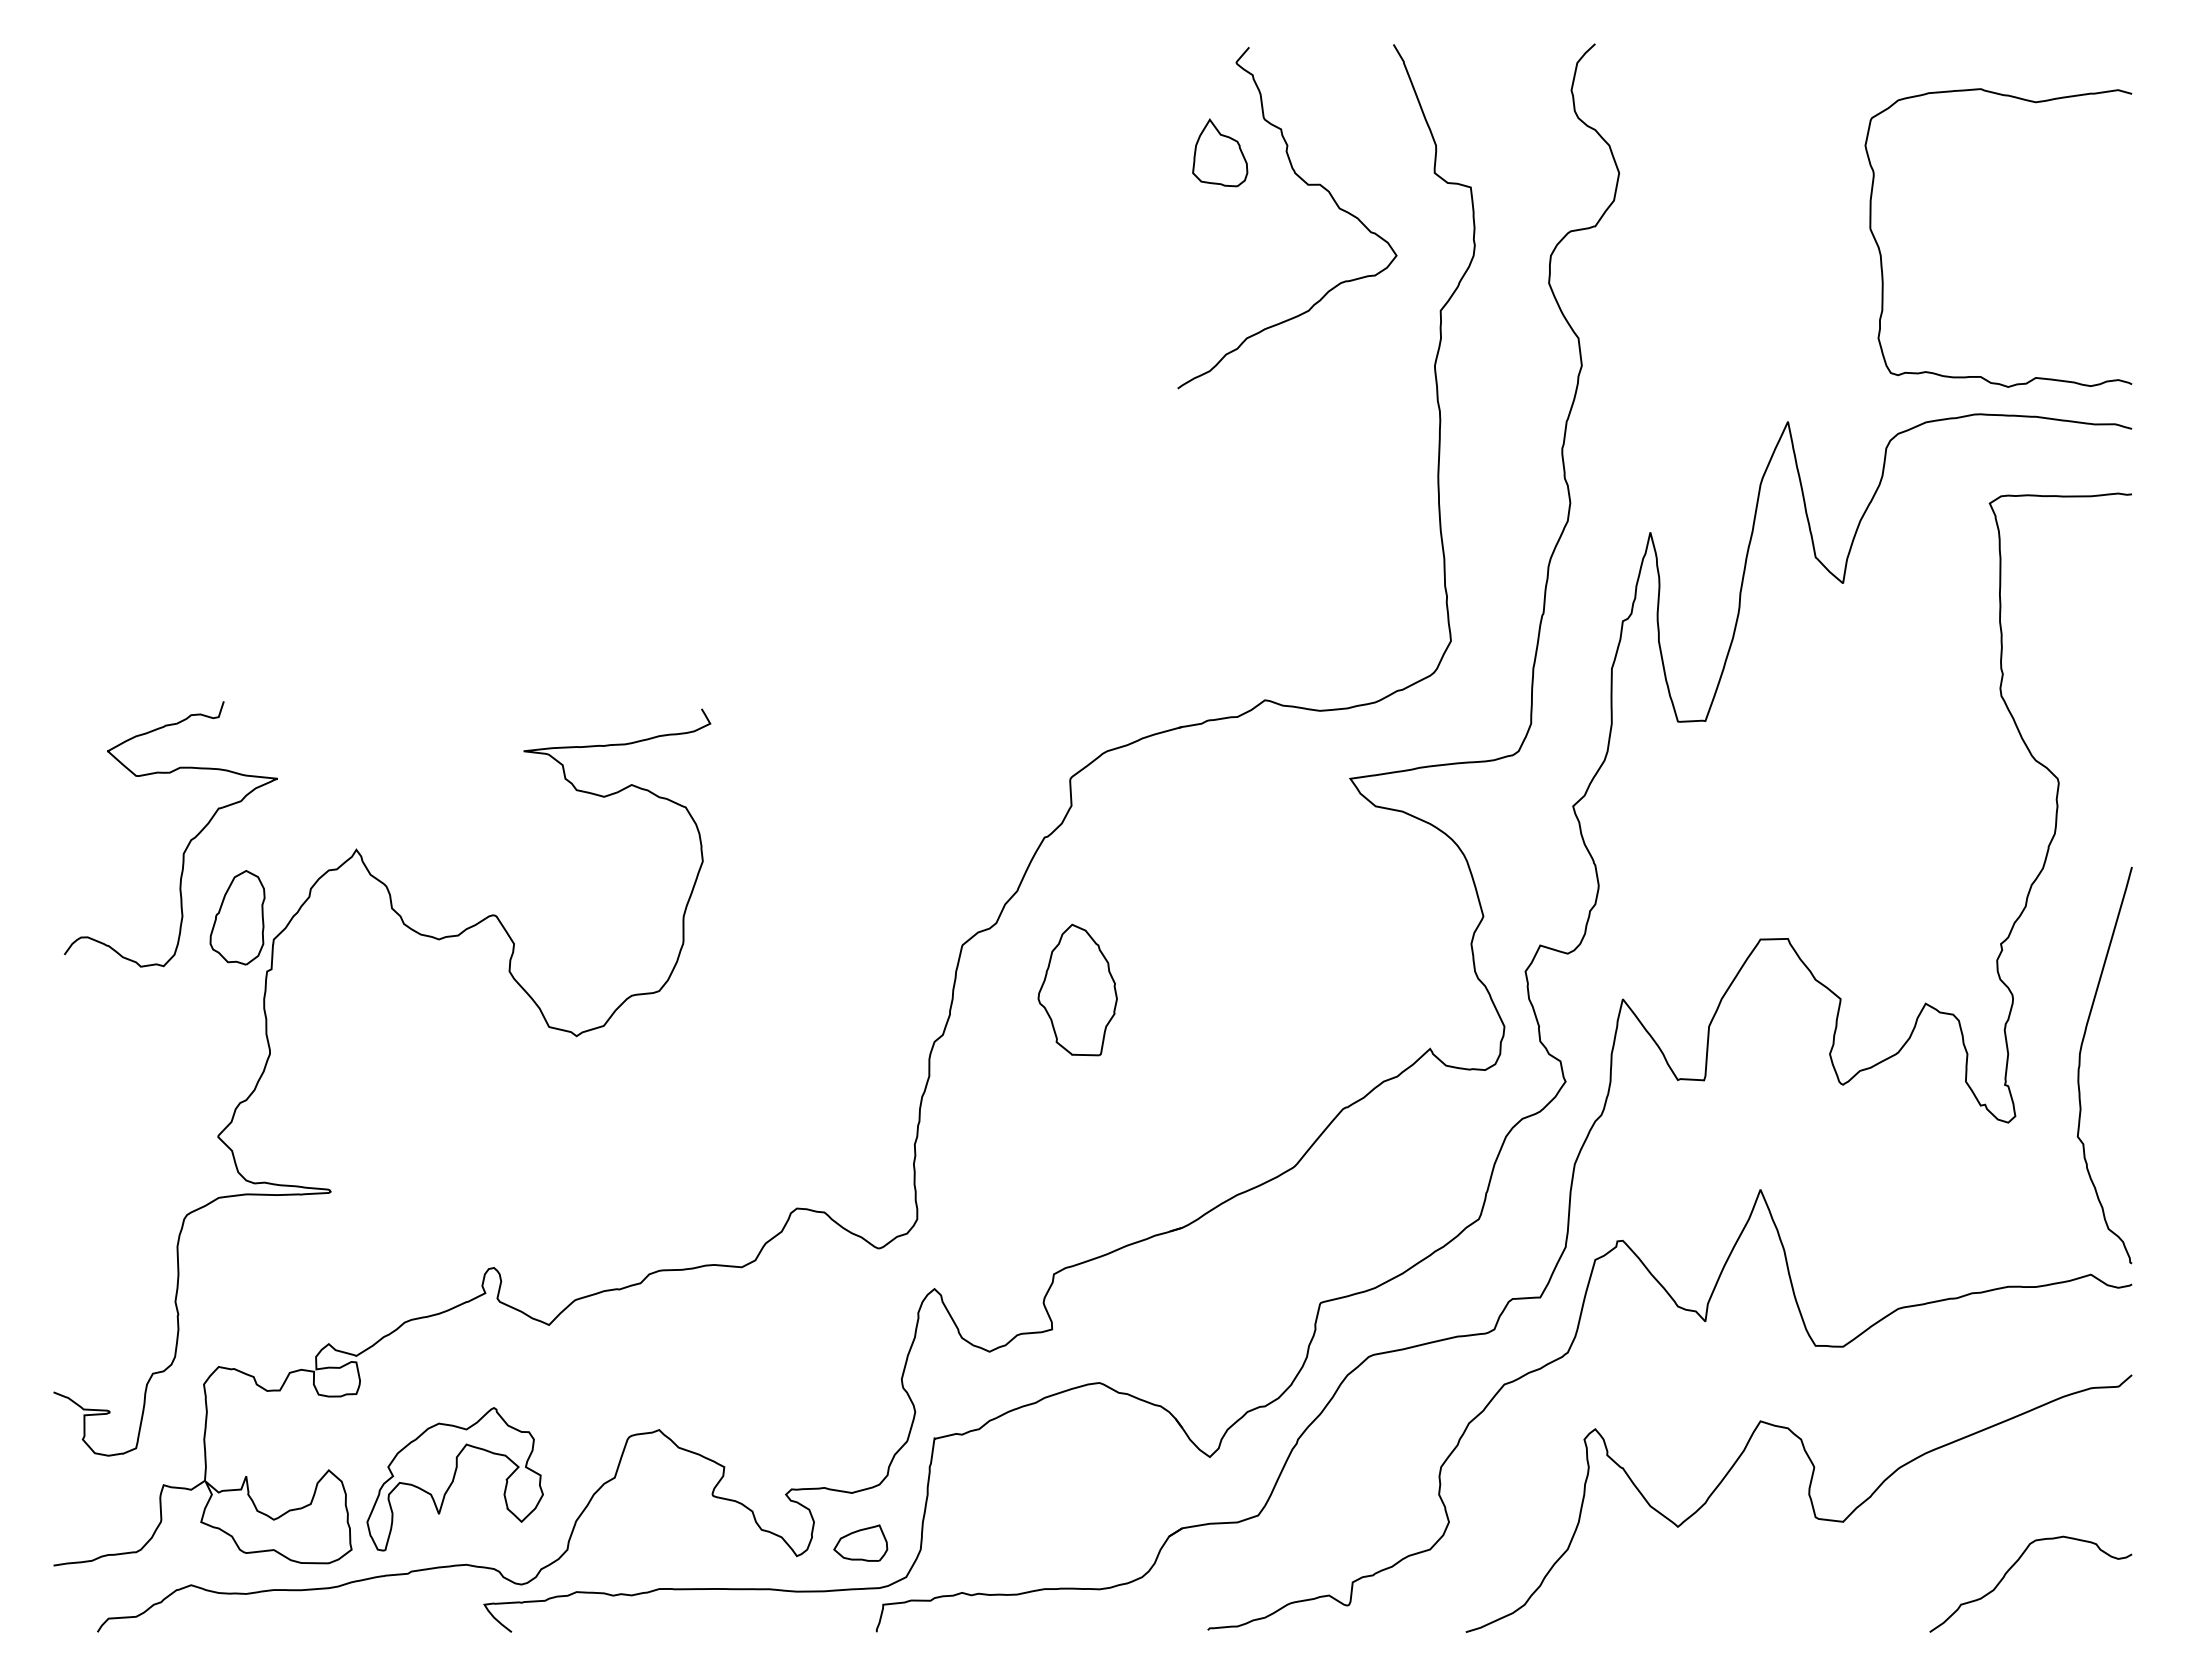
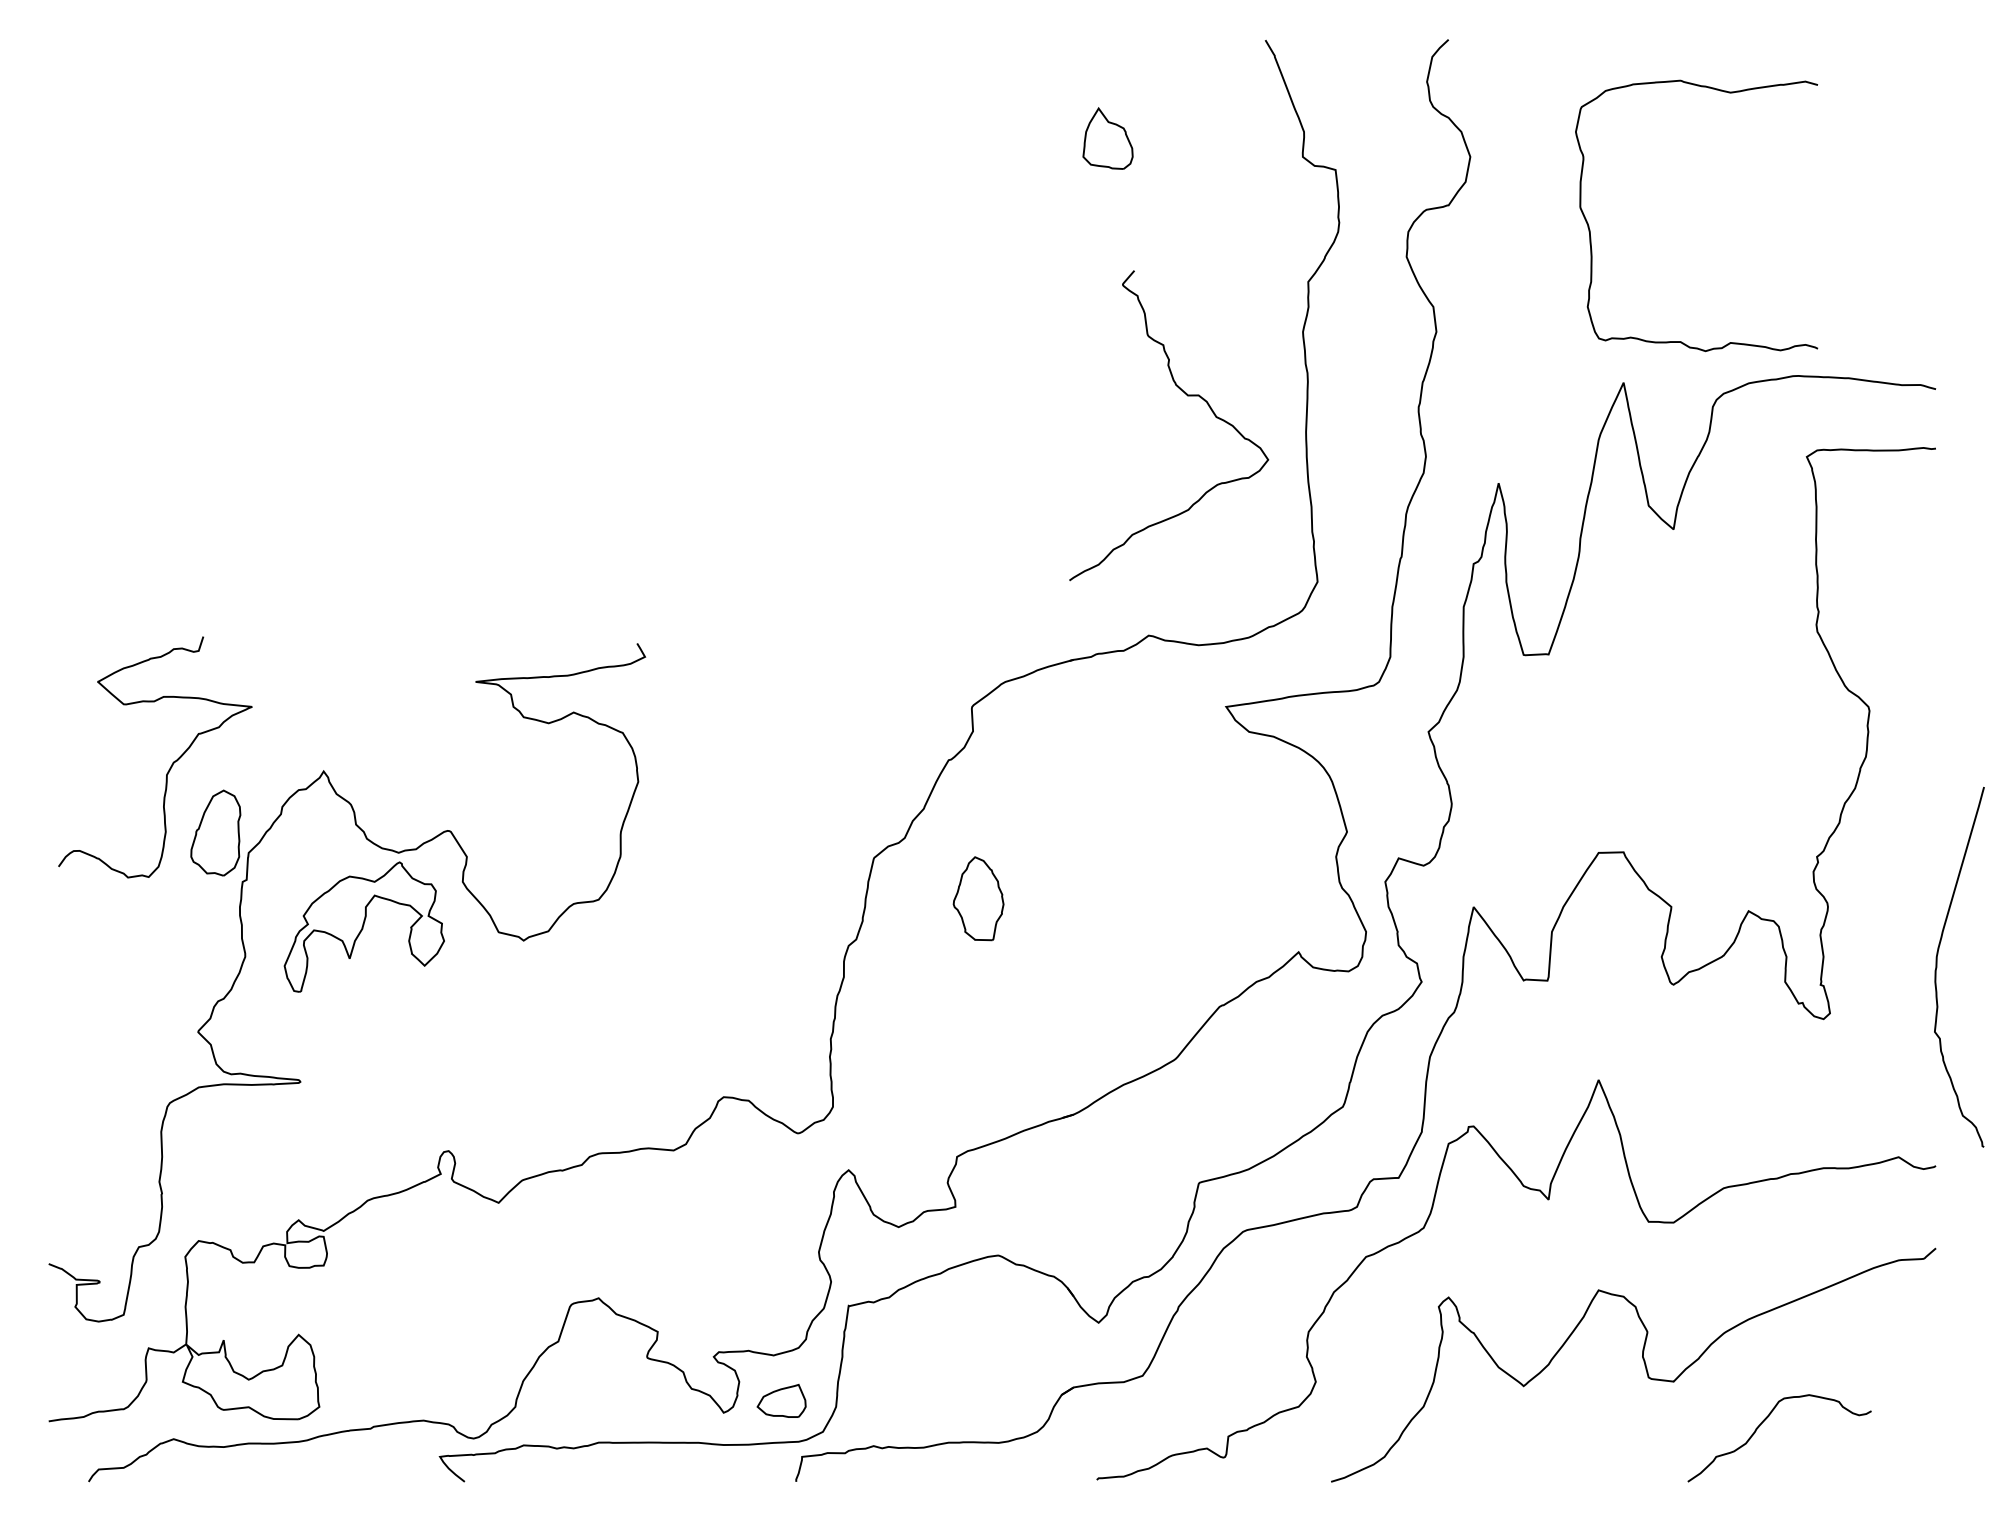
curve: (1307, 185) -> (1187, 396), moved
curve: (1881, 253) -> (1590, 229), moved
part: (1077, 989) -> (978, 898), size x0.7
curve: (2080, 1065) -> (1937, 967), moved
part: (454, 1479) -> (363, 927), moved
curve: (2013, 1566) -> (1763, 1422), moved

